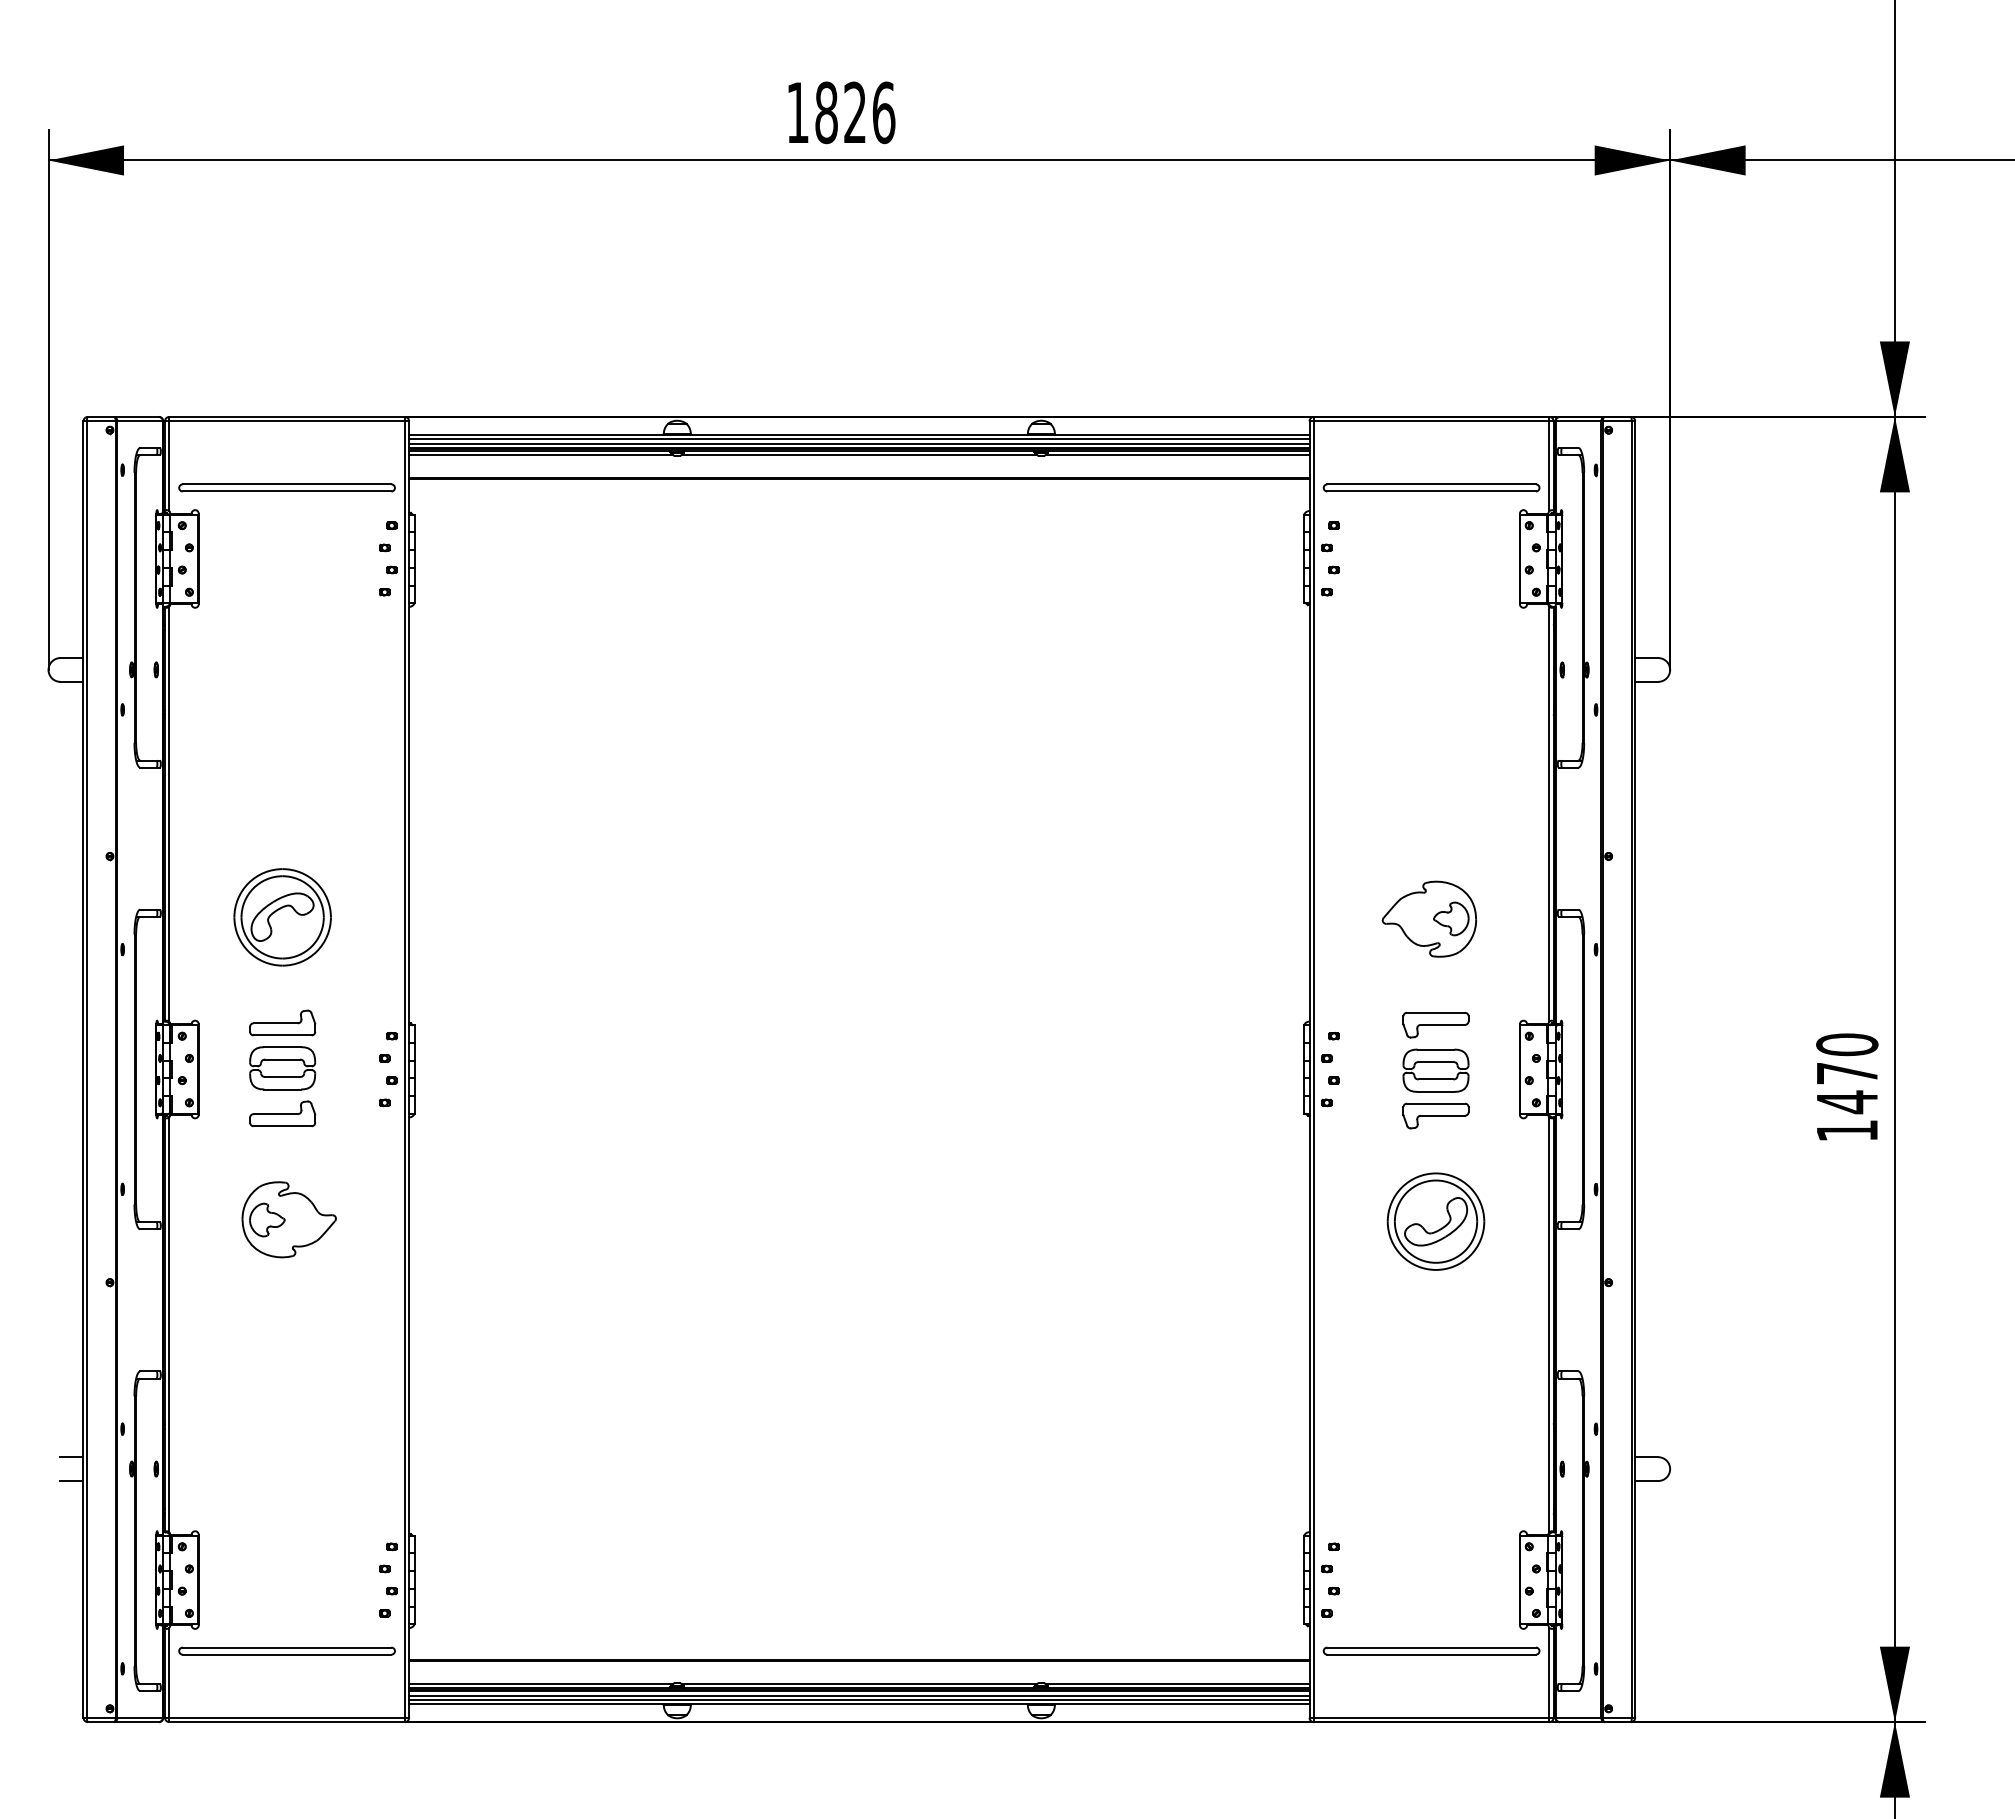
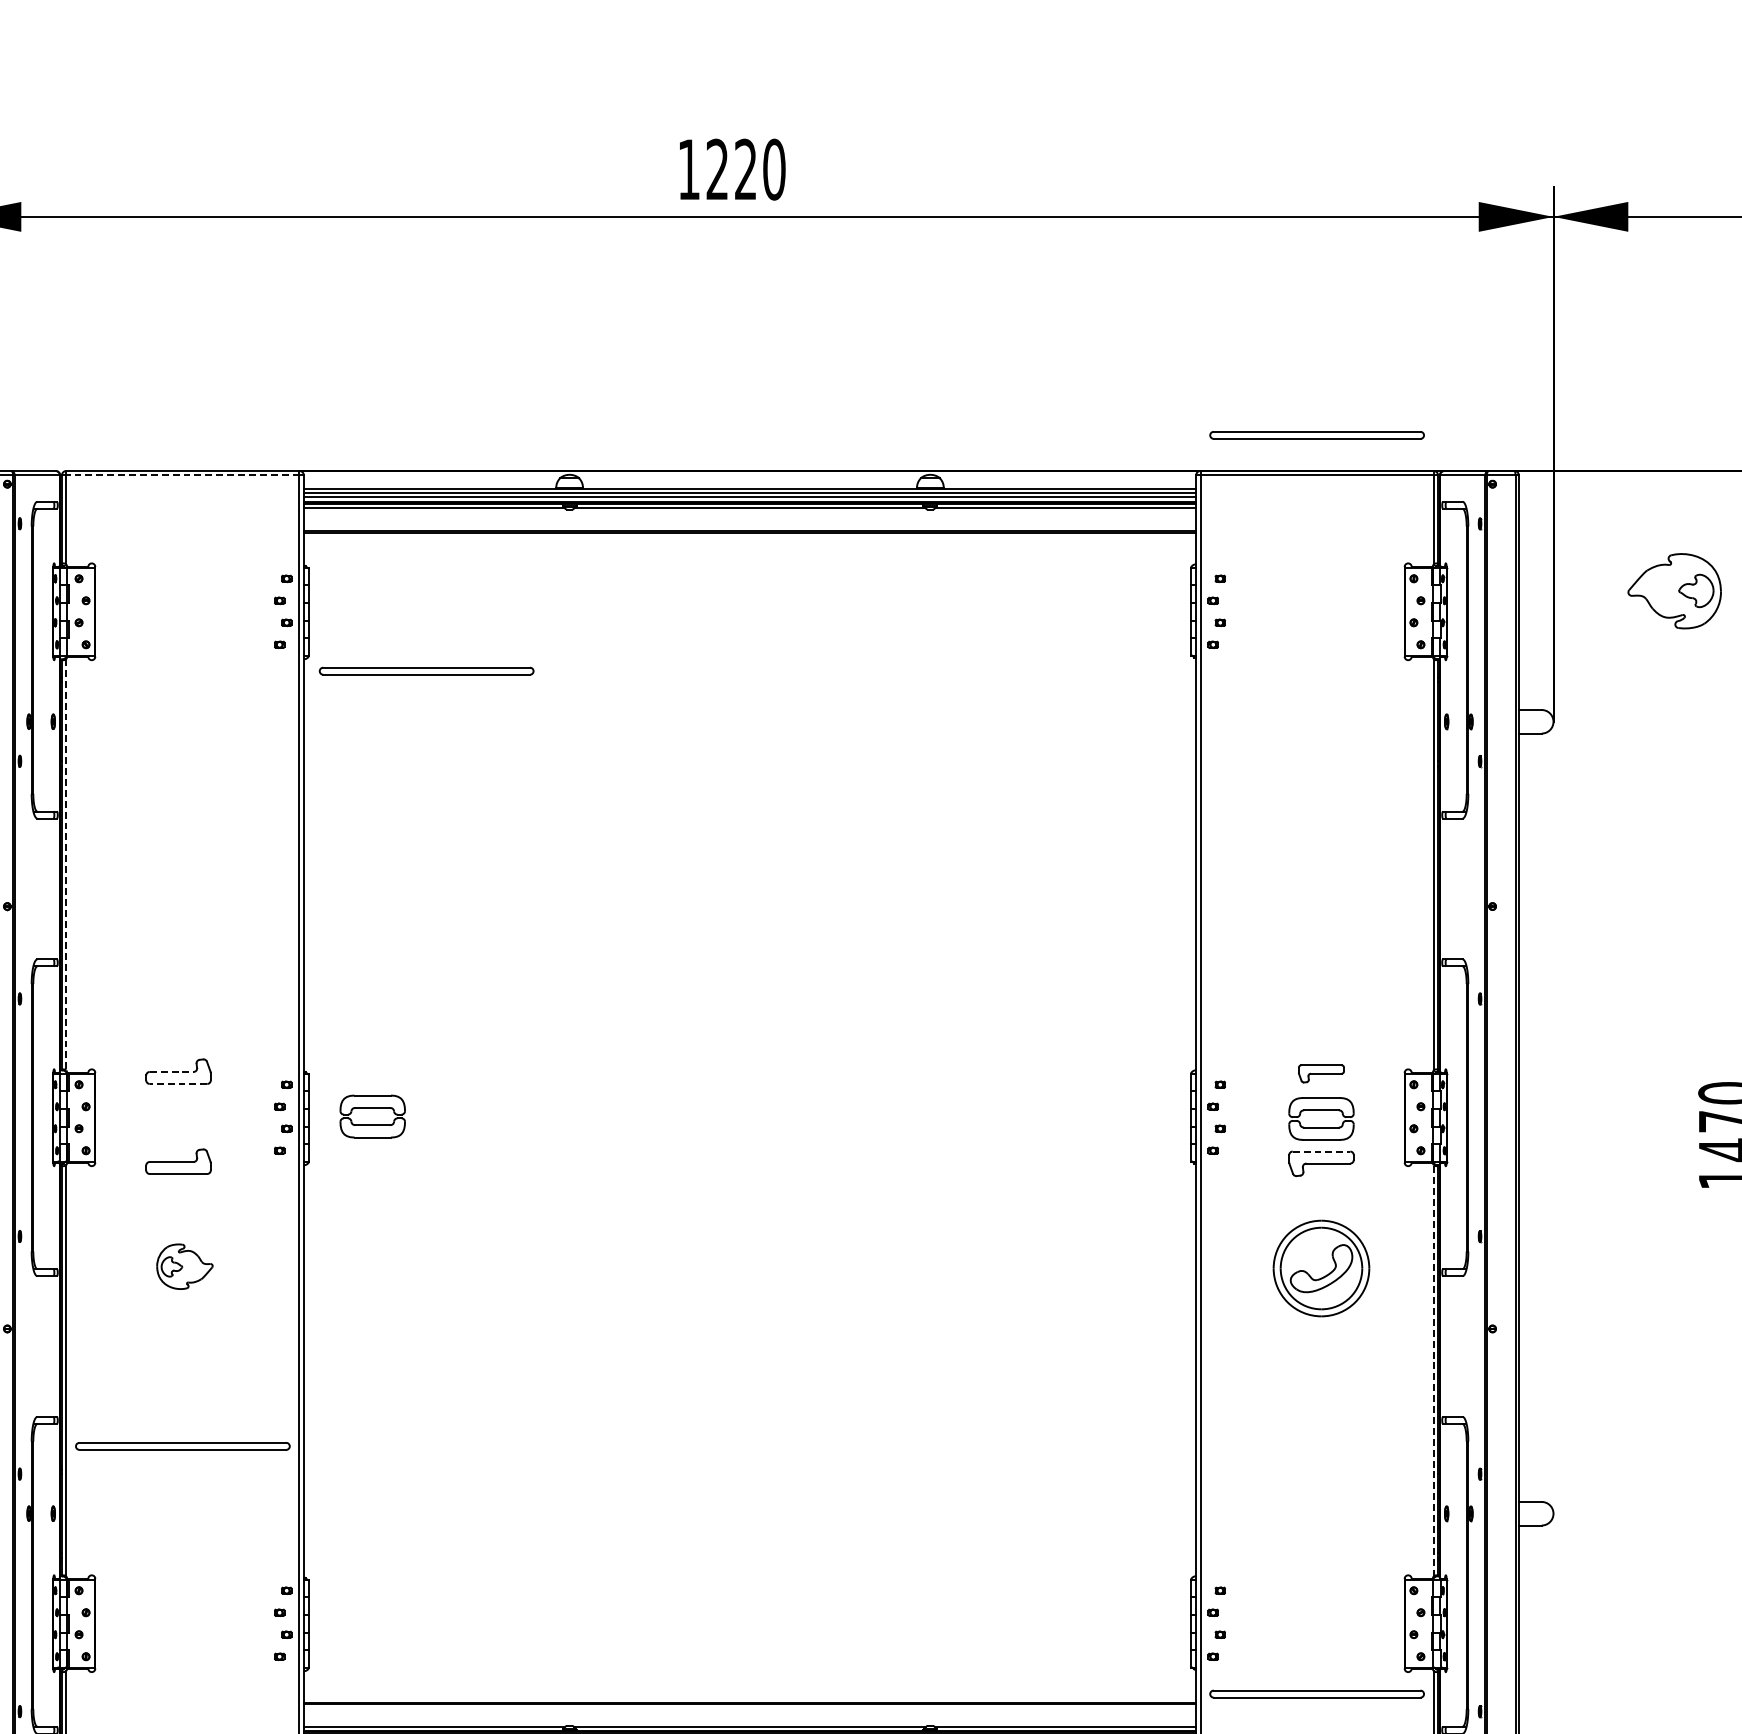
text: (855, 112) -> (746, 169), 1826 -> 1220
line: (287, 421) -> (183, 475), solid -> dashed
part: (286, 487) -> (426, 670), moved
part: (1431, 487) -> (1317, 434), moved
line: (169, 814) -> (66, 865), solid -> dashed
part: (282, 917) -> (178, 967), removed
part: (1429, 918) -> (1674, 590), moved
line: (276, 1023) -> (172, 1072), solid -> dashed
part: (1435, 1025) -> (1320, 1074), size x0.7
line: (282, 1035) -> (178, 1084), solid -> dashed
part: (282, 1060) -> (372, 1108), moved
line: (1436, 1103) -> (1321, 1151), solid -> dashed
part: (288, 1219) -> (184, 1266), size x0.6
line: (1549, 1324) -> (1433, 1370), solid -> dashed
part: (286, 1650) -> (182, 1445), moved

